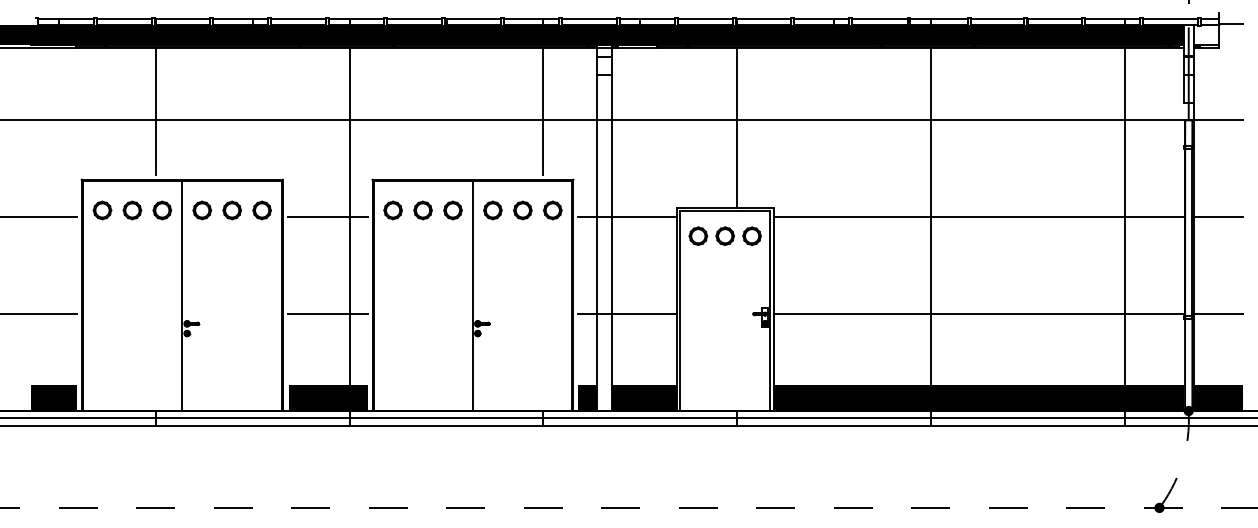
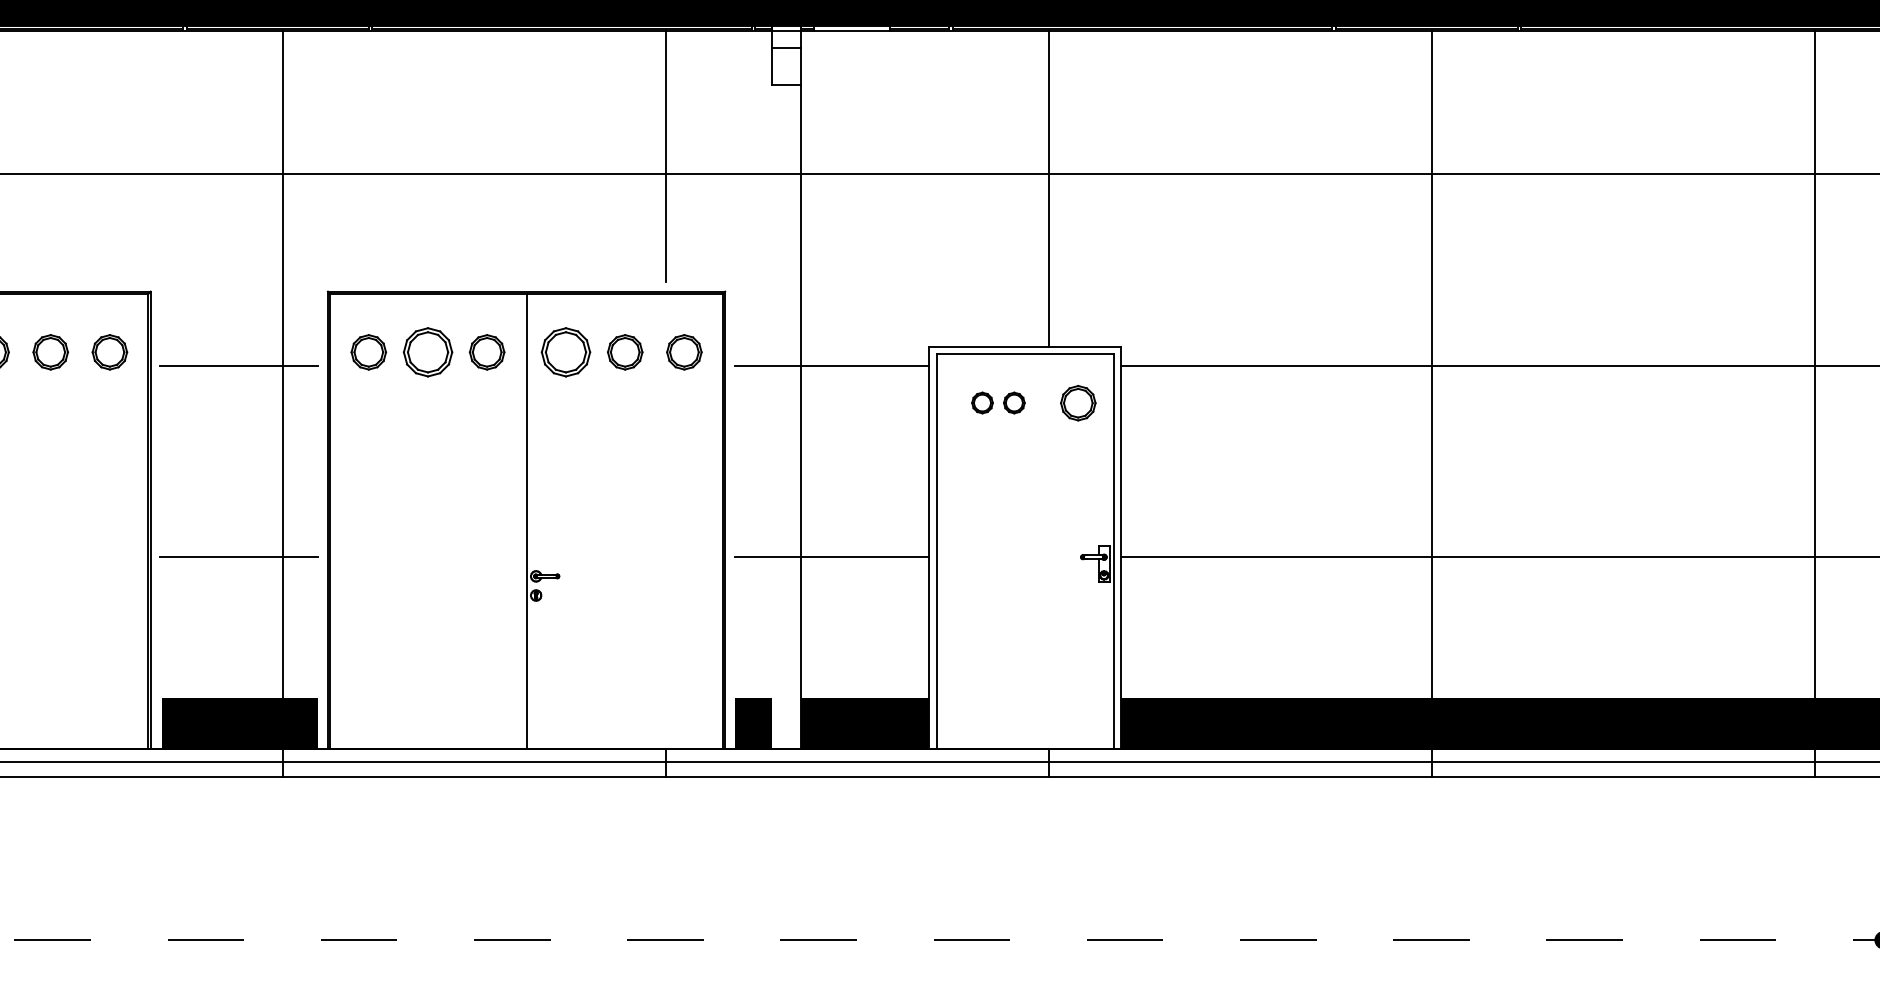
part: (422, 210) -> (426, 352), size x1.4
part: (492, 210) -> (565, 352), size x1.4
part: (711, 235) -> (998, 401), size x0.6
line: (597, 243) -> (772, 417), removed

